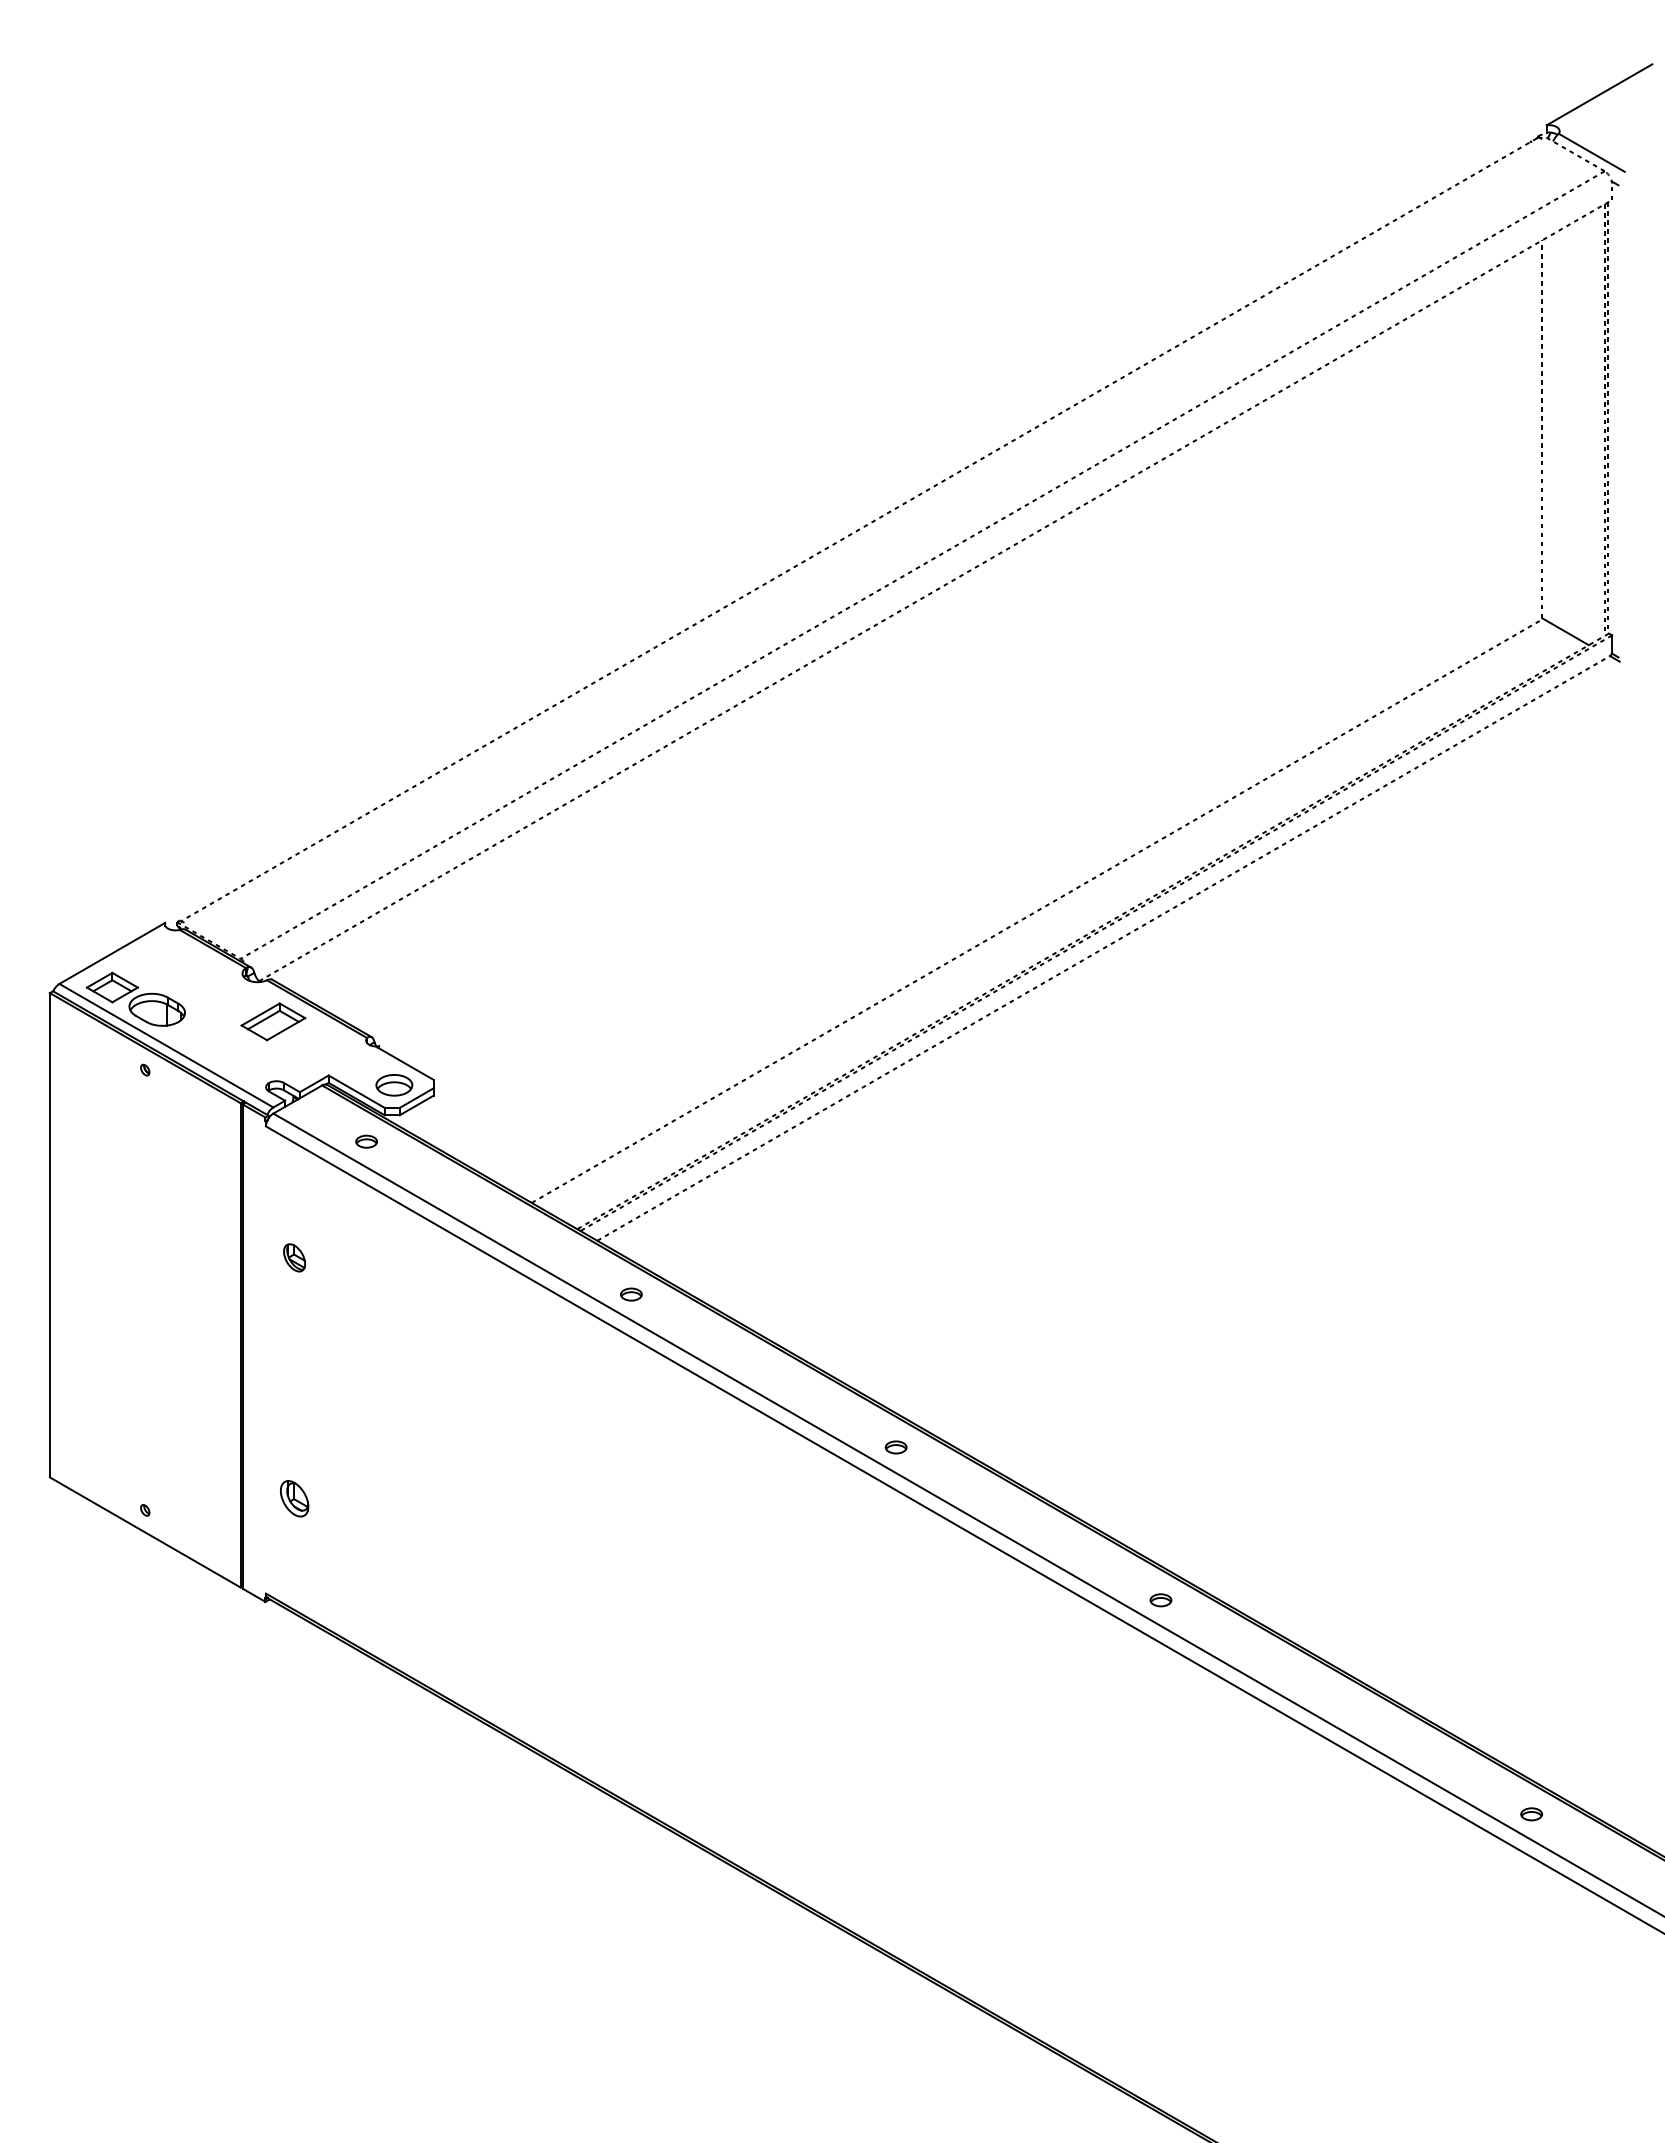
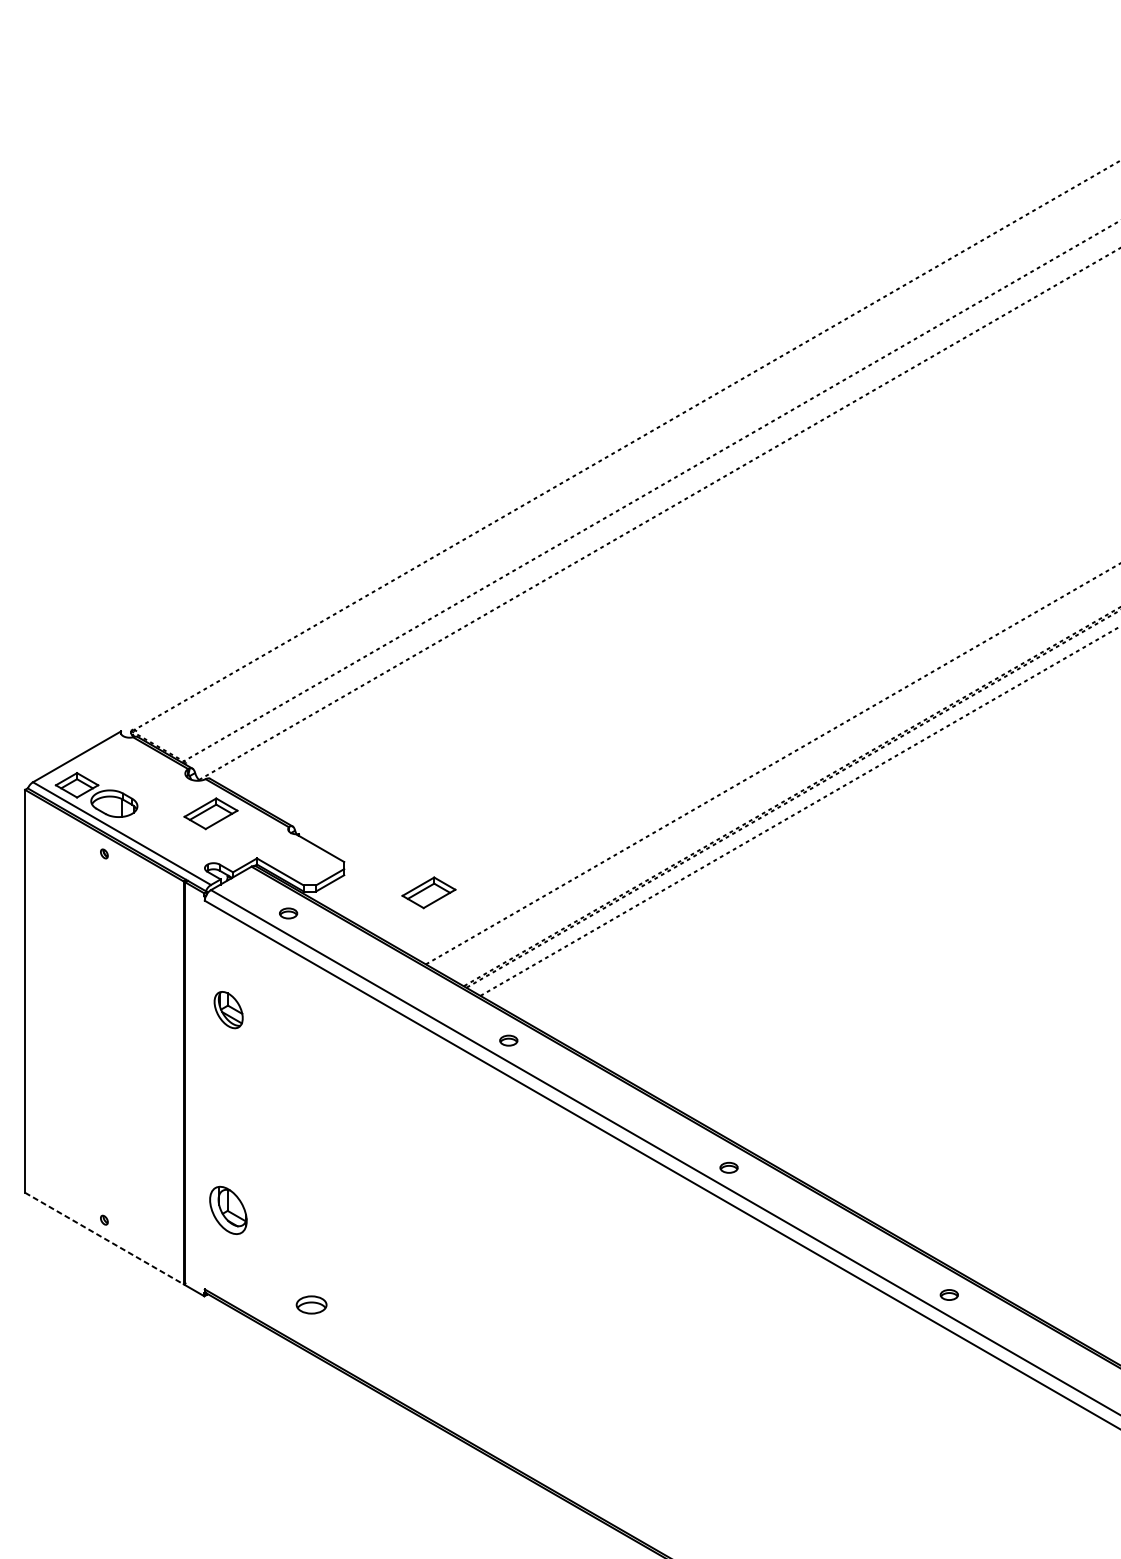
part: (394, 1085) -> (311, 1305), moved
part: (535, 1116) -> (429, 892), added
part: (294, 1257) -> (228, 1009), size x1.6
part: (294, 1498) -> (228, 1210), size x1.6
line: (145, 1532) -> (104, 1238), solid -> dashed

